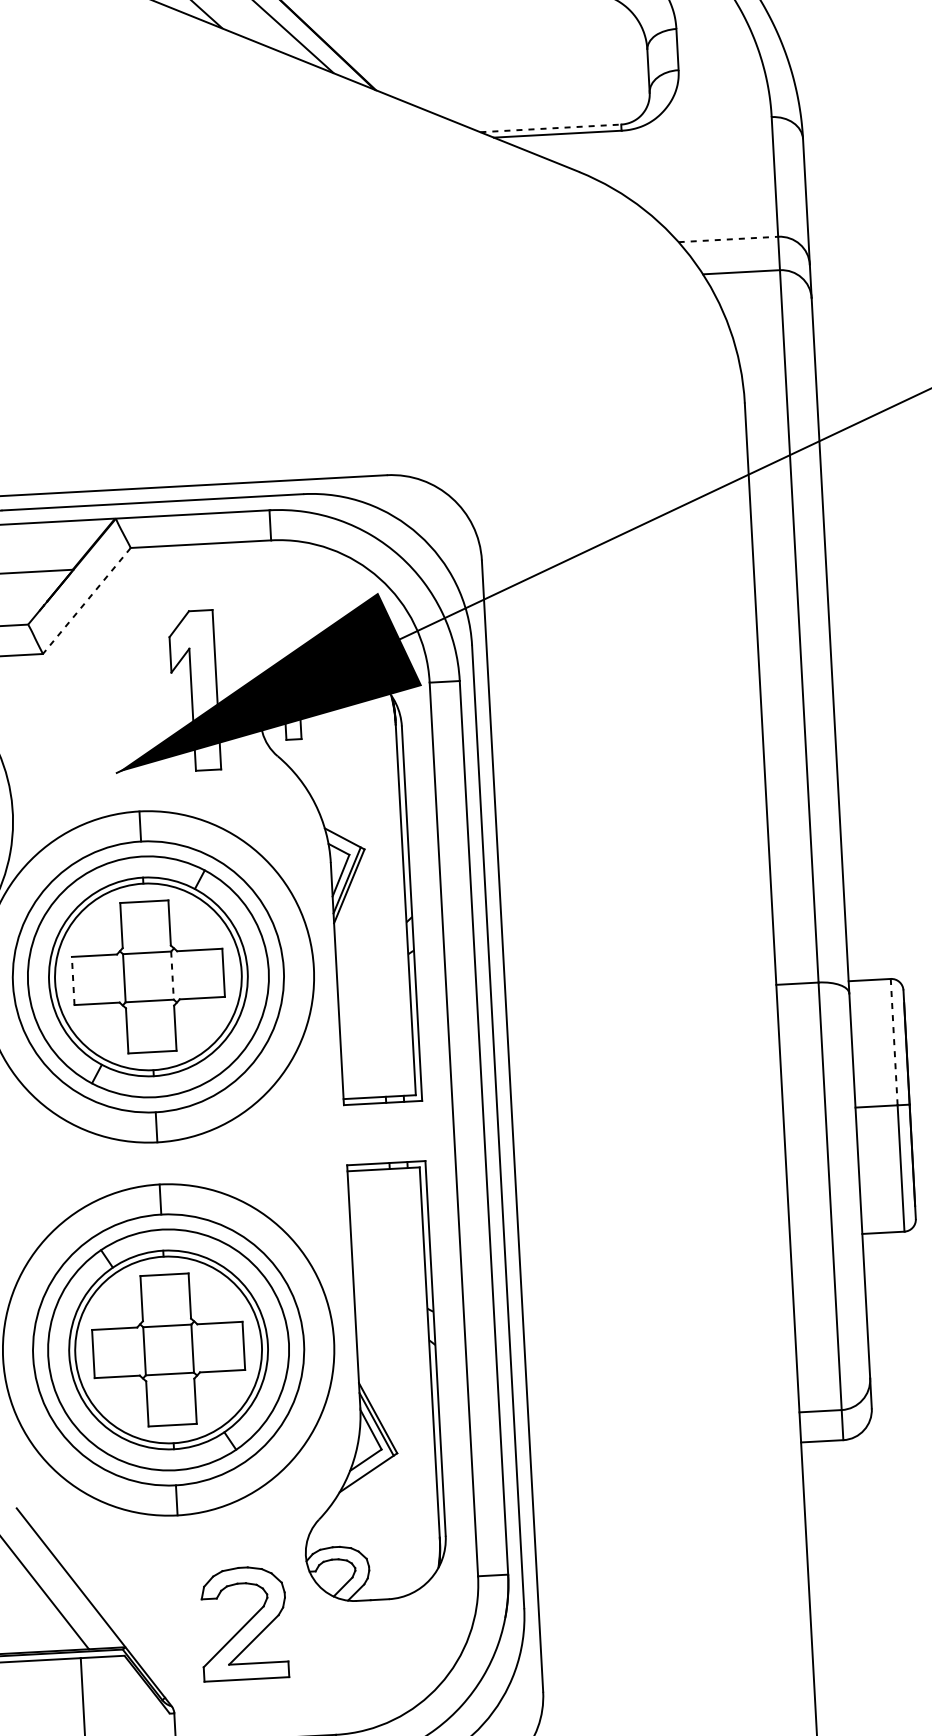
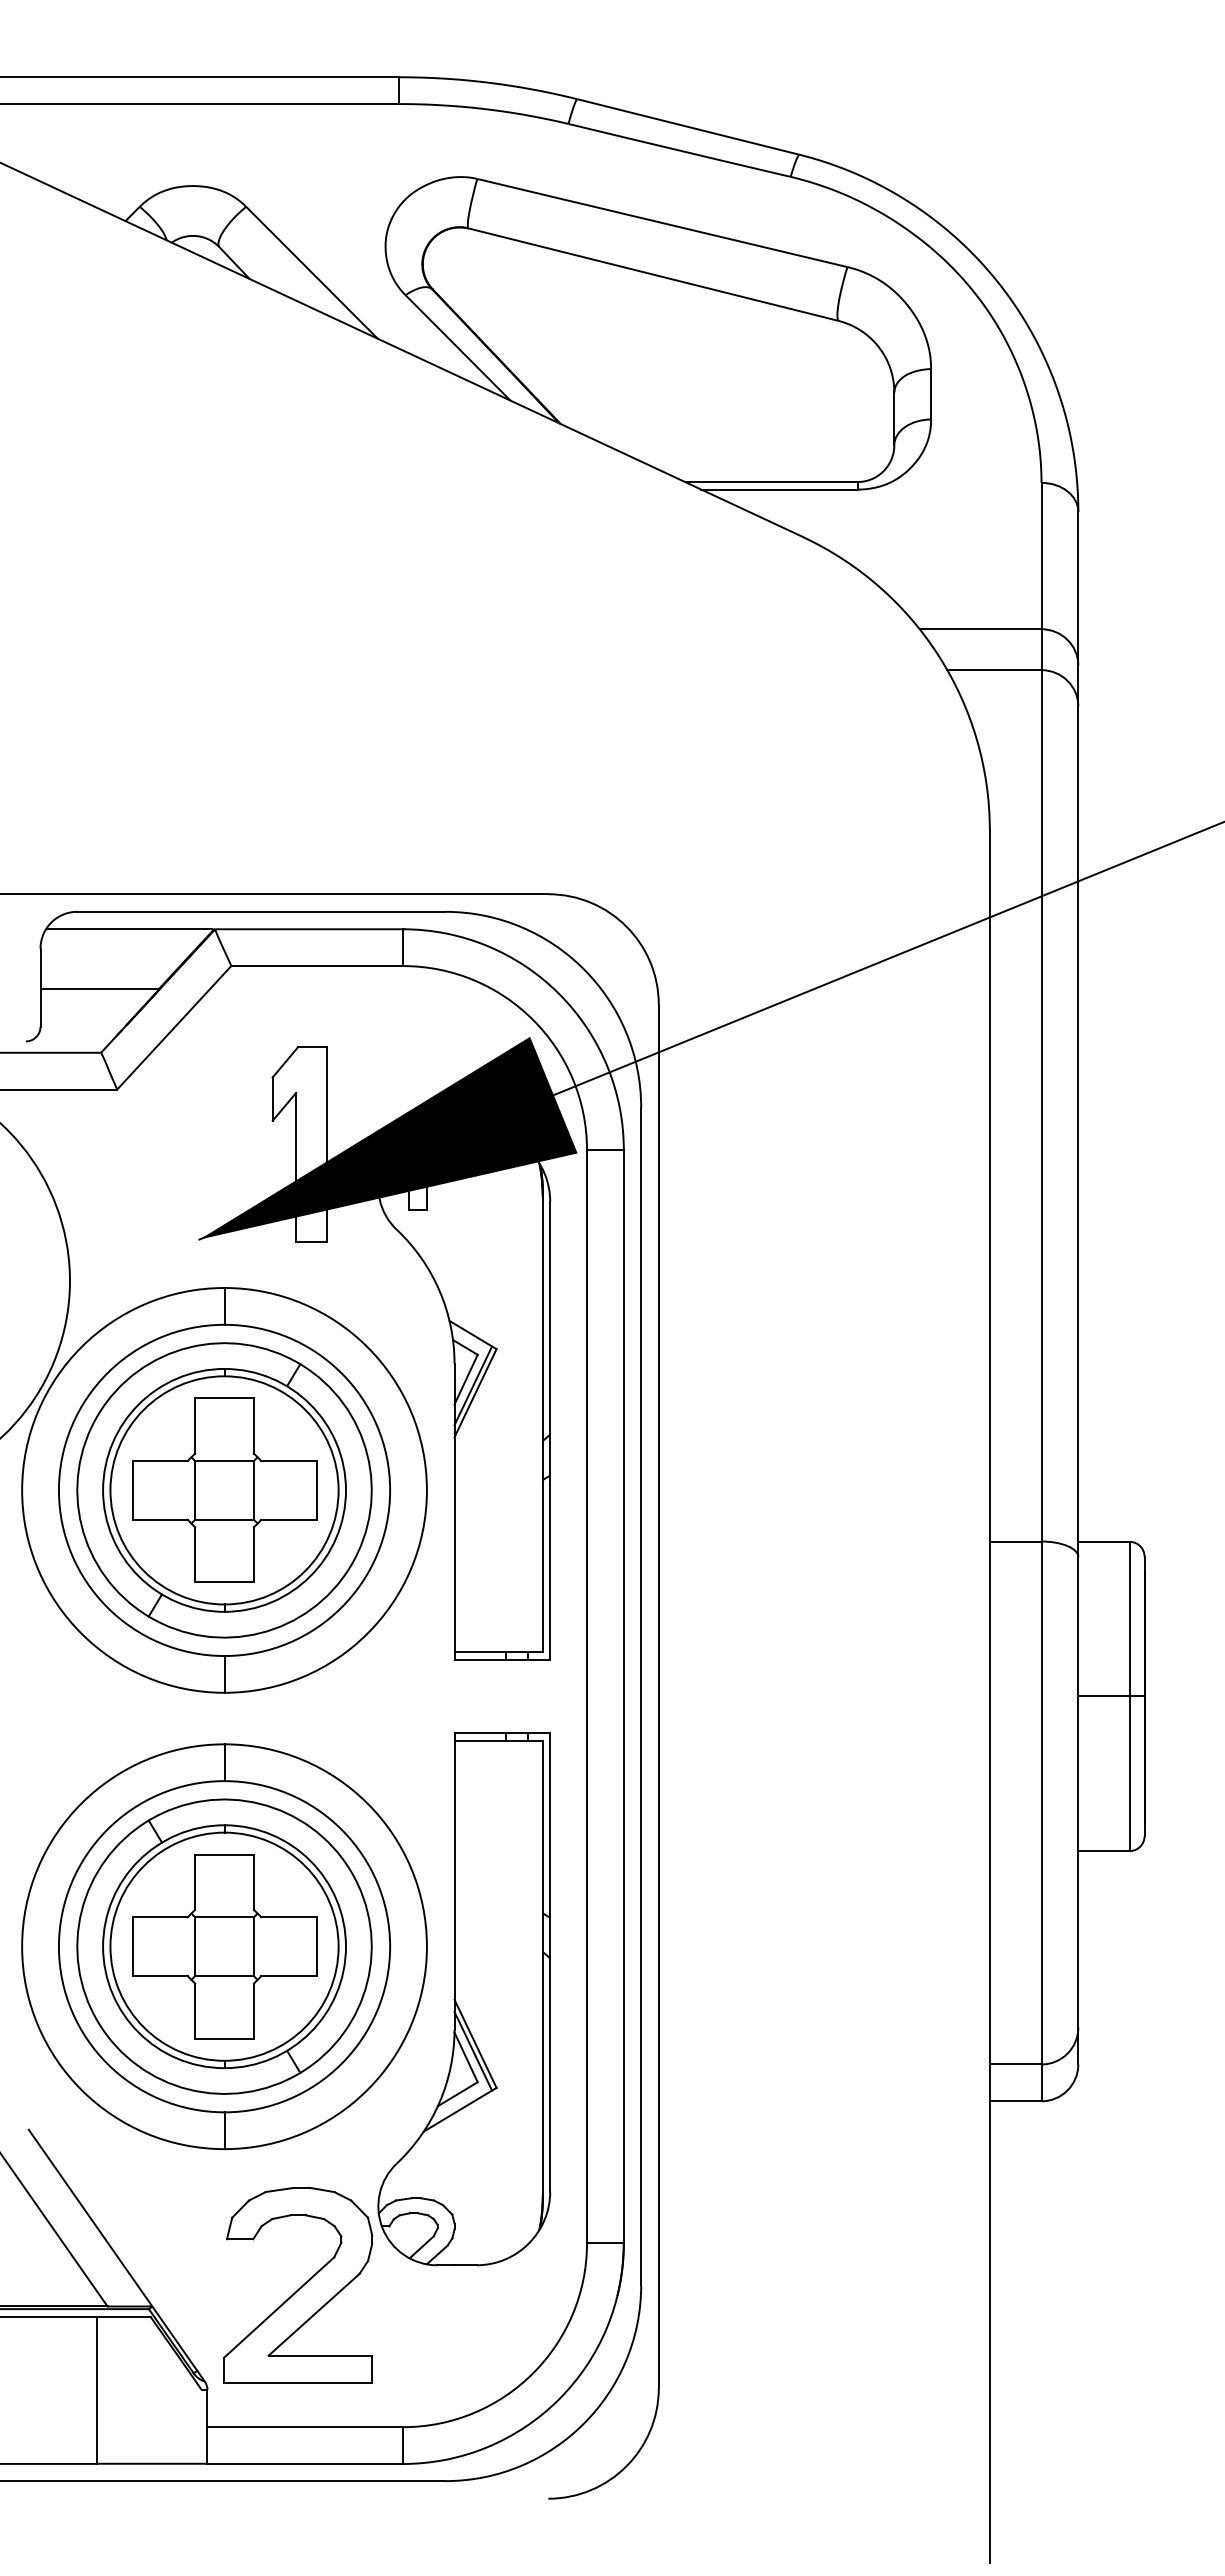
line: (550, 128) -> (771, 482), dashed -> solid
line: (728, 239) -> (980, 629), dashed -> solid
line: (86, 601) -> (173, 1028), dashed -> solid
line: (172, 975) -> (253, 1490), dashed -> solid
line: (73, 980) -> (132, 1489), dashed -> solid
line: (893, 1041) -> (1129, 1618), dashed -> solid
part: (244, 1623) -> (298, 2285), size x1.43

